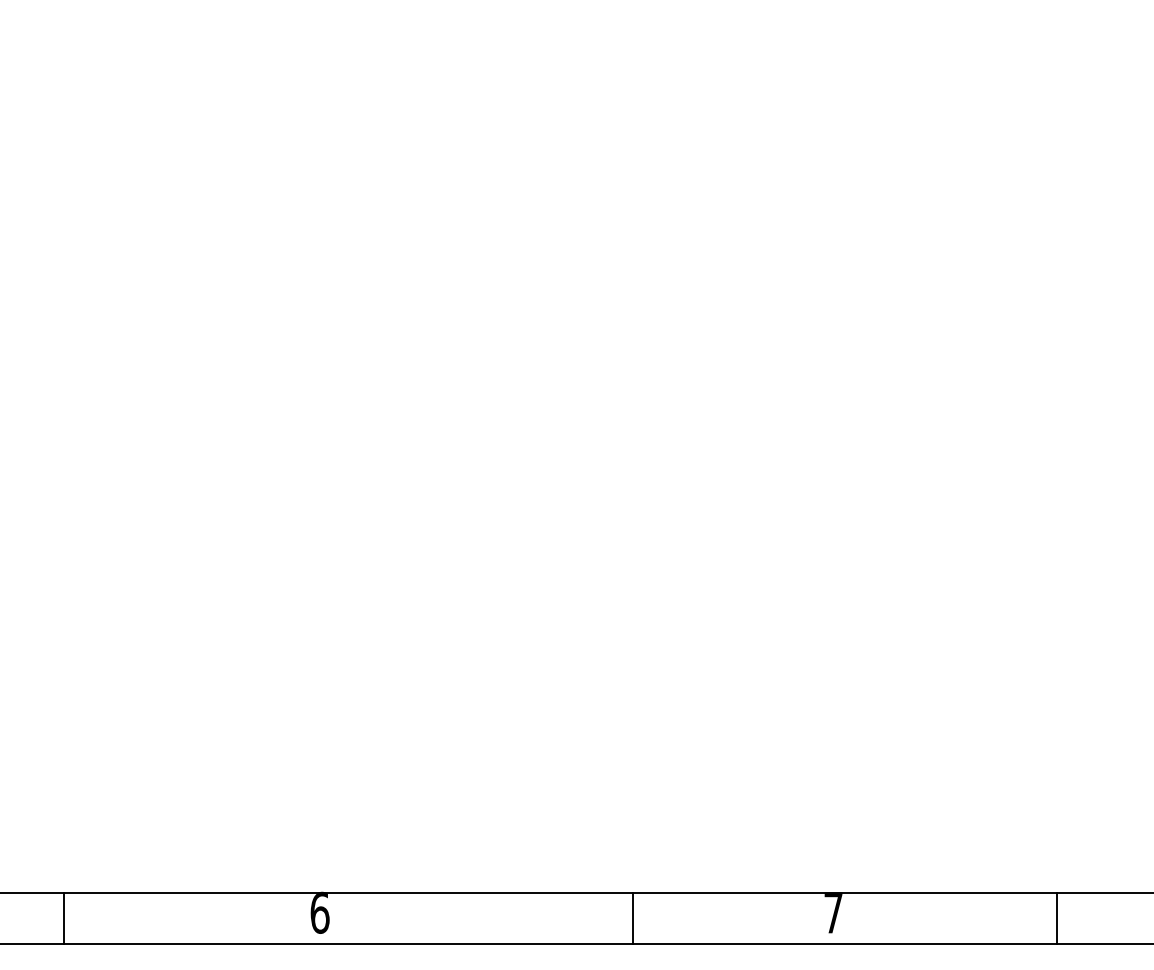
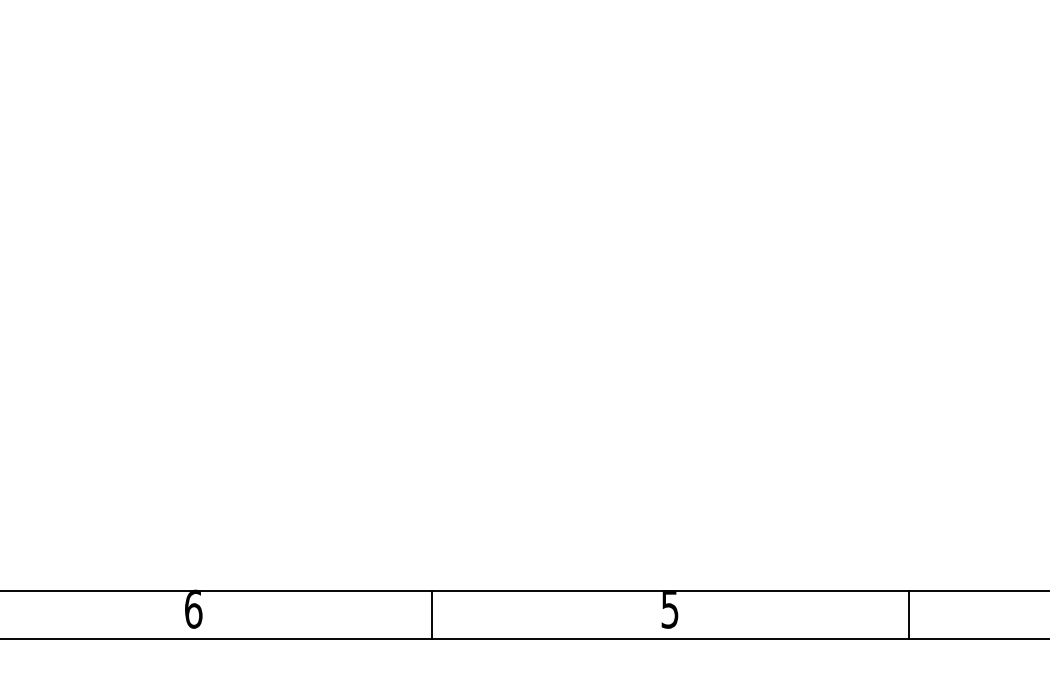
text: (833, 913) -> (670, 609), 7 -> 5
line: (633, 918) -> (432, 614), moved
line: (1056, 918) -> (908, 614), moved

